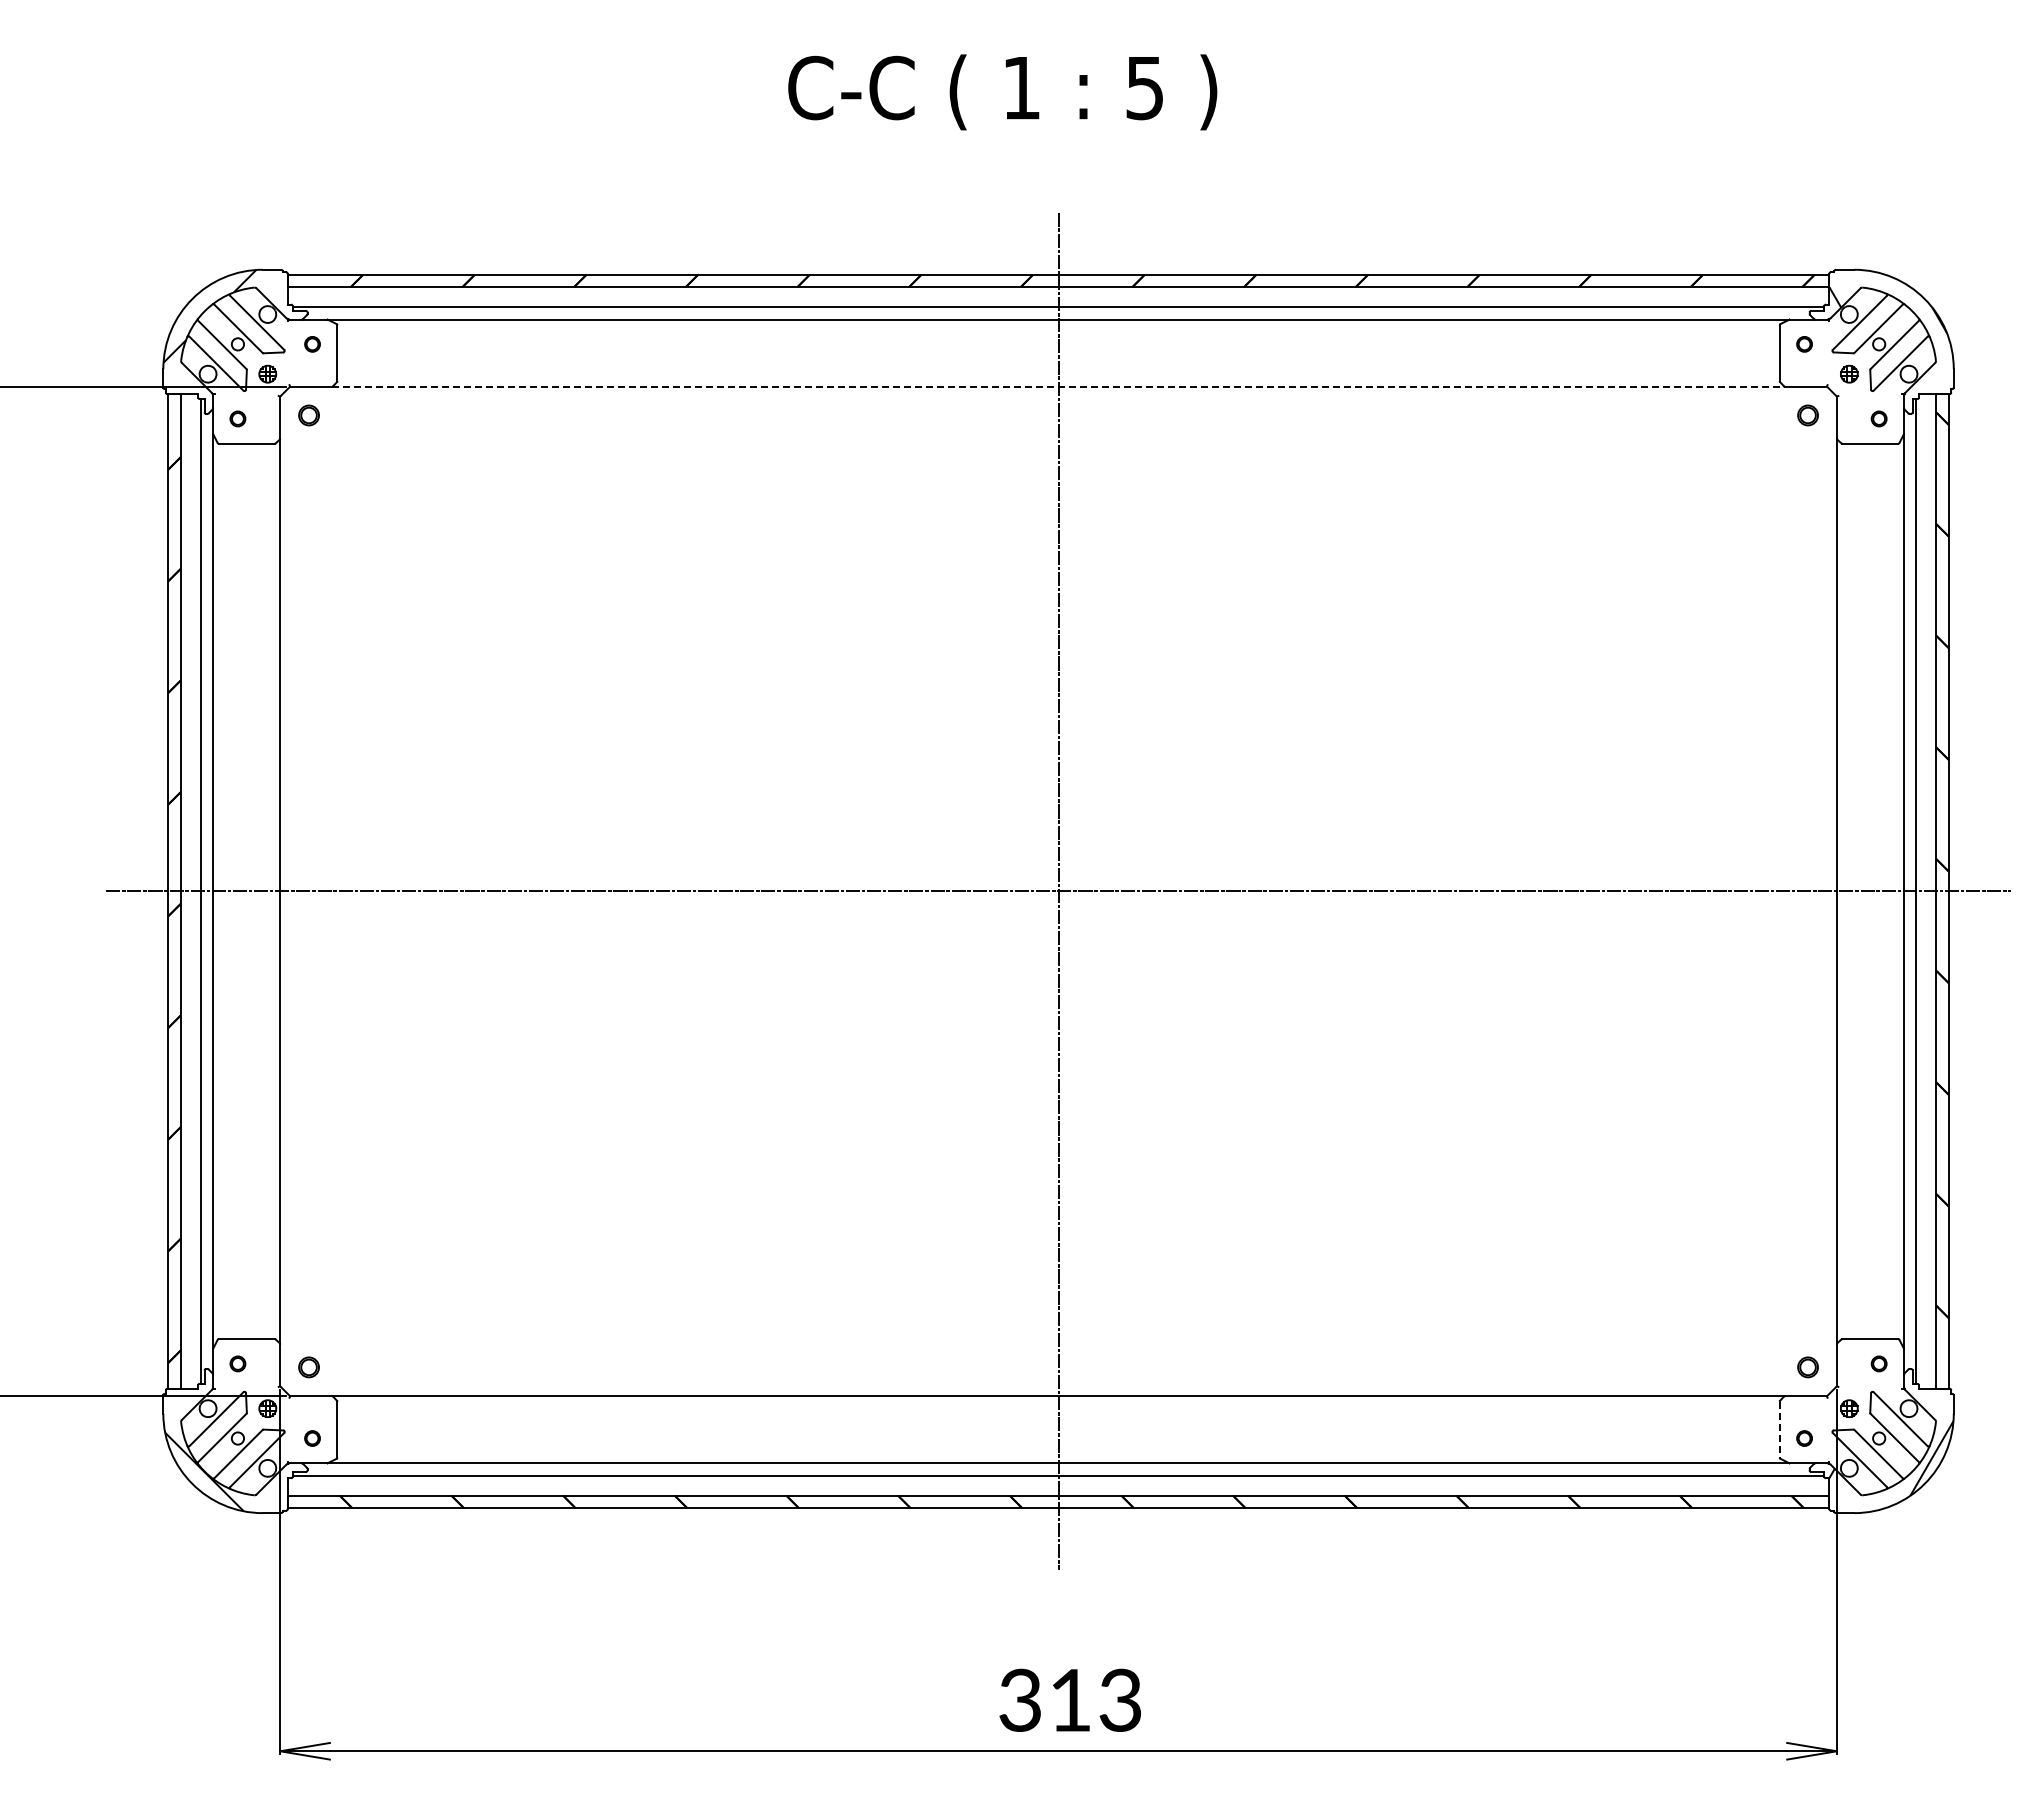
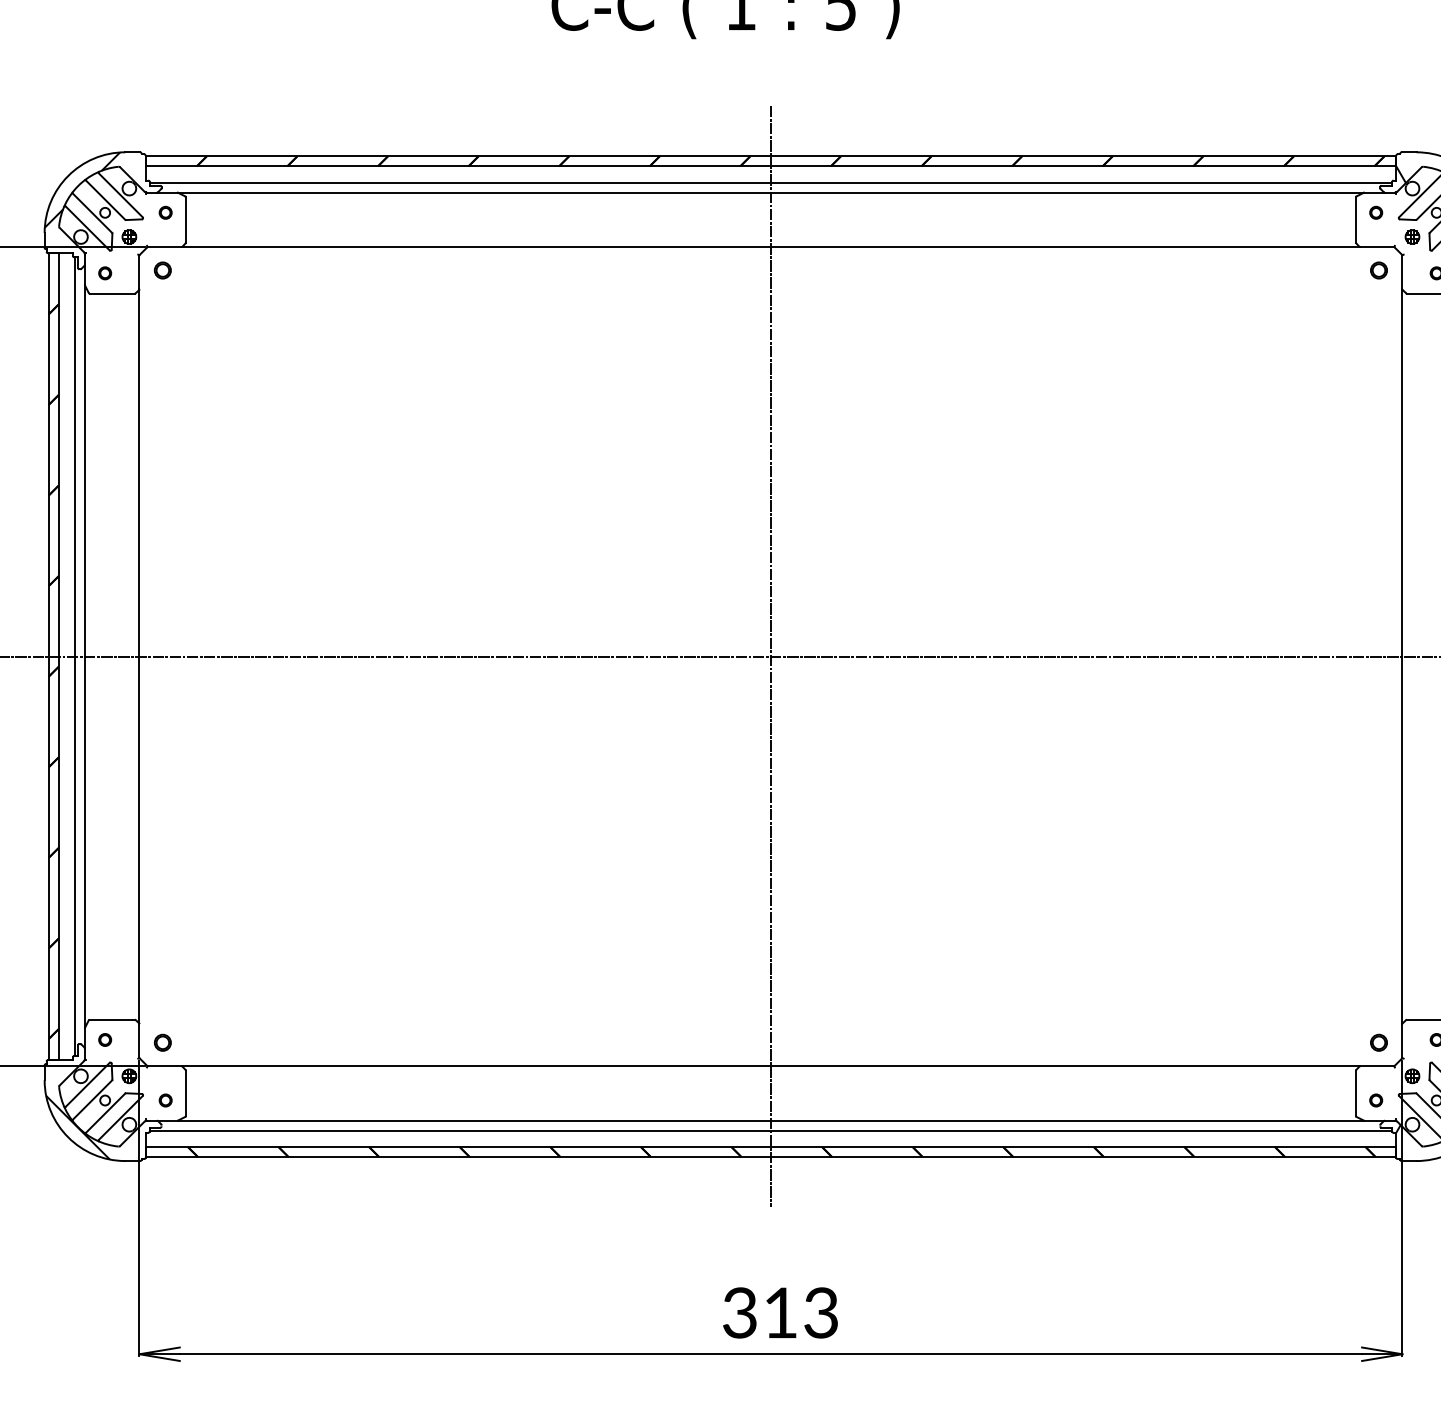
line: (1059, 386) -> (771, 247), dashed -> solid
line: (1779, 1429) -> (1355, 1093), dashed -> solid

